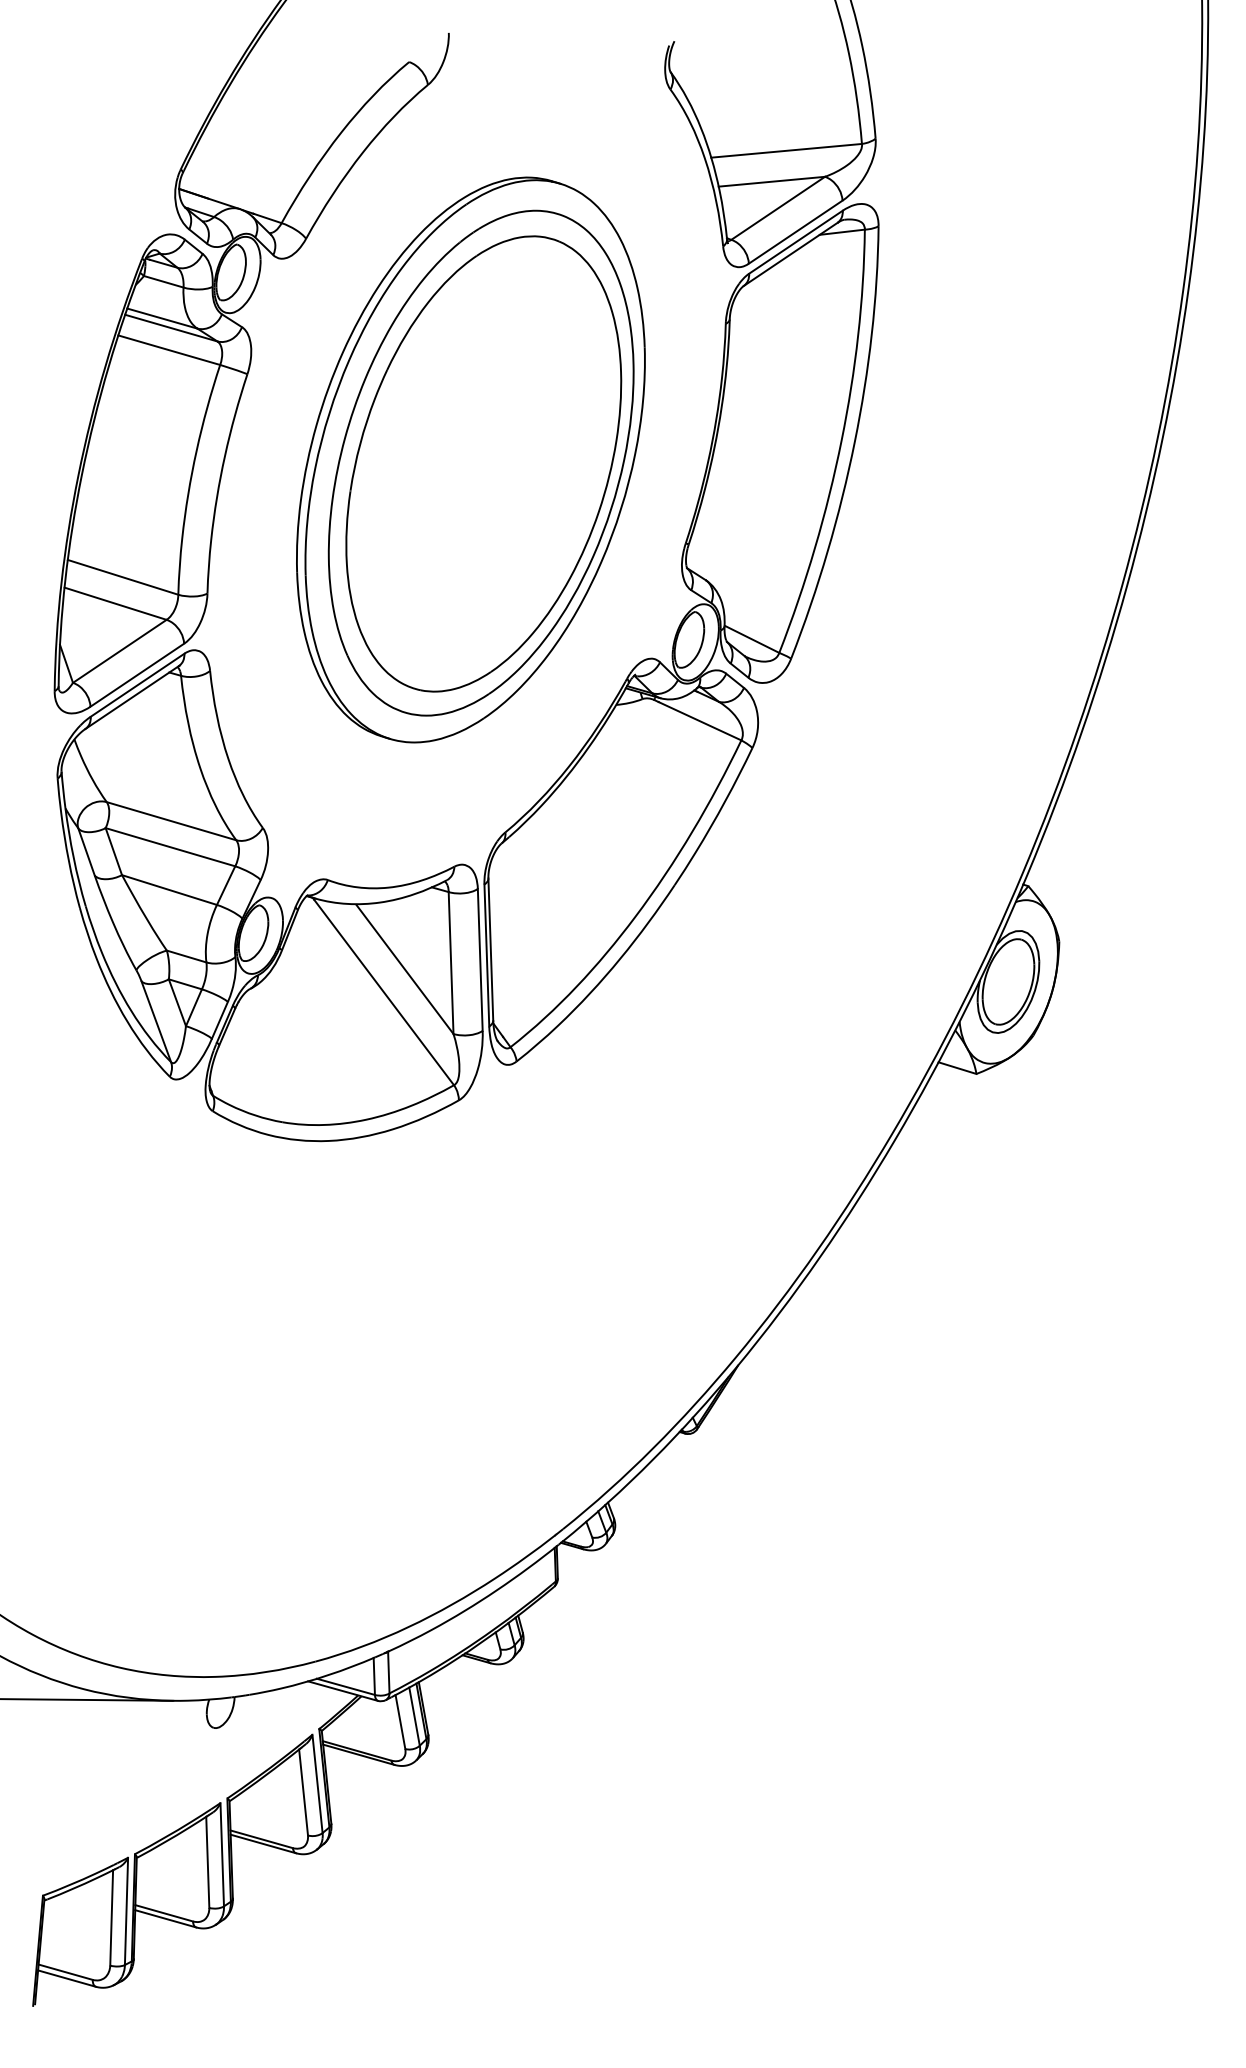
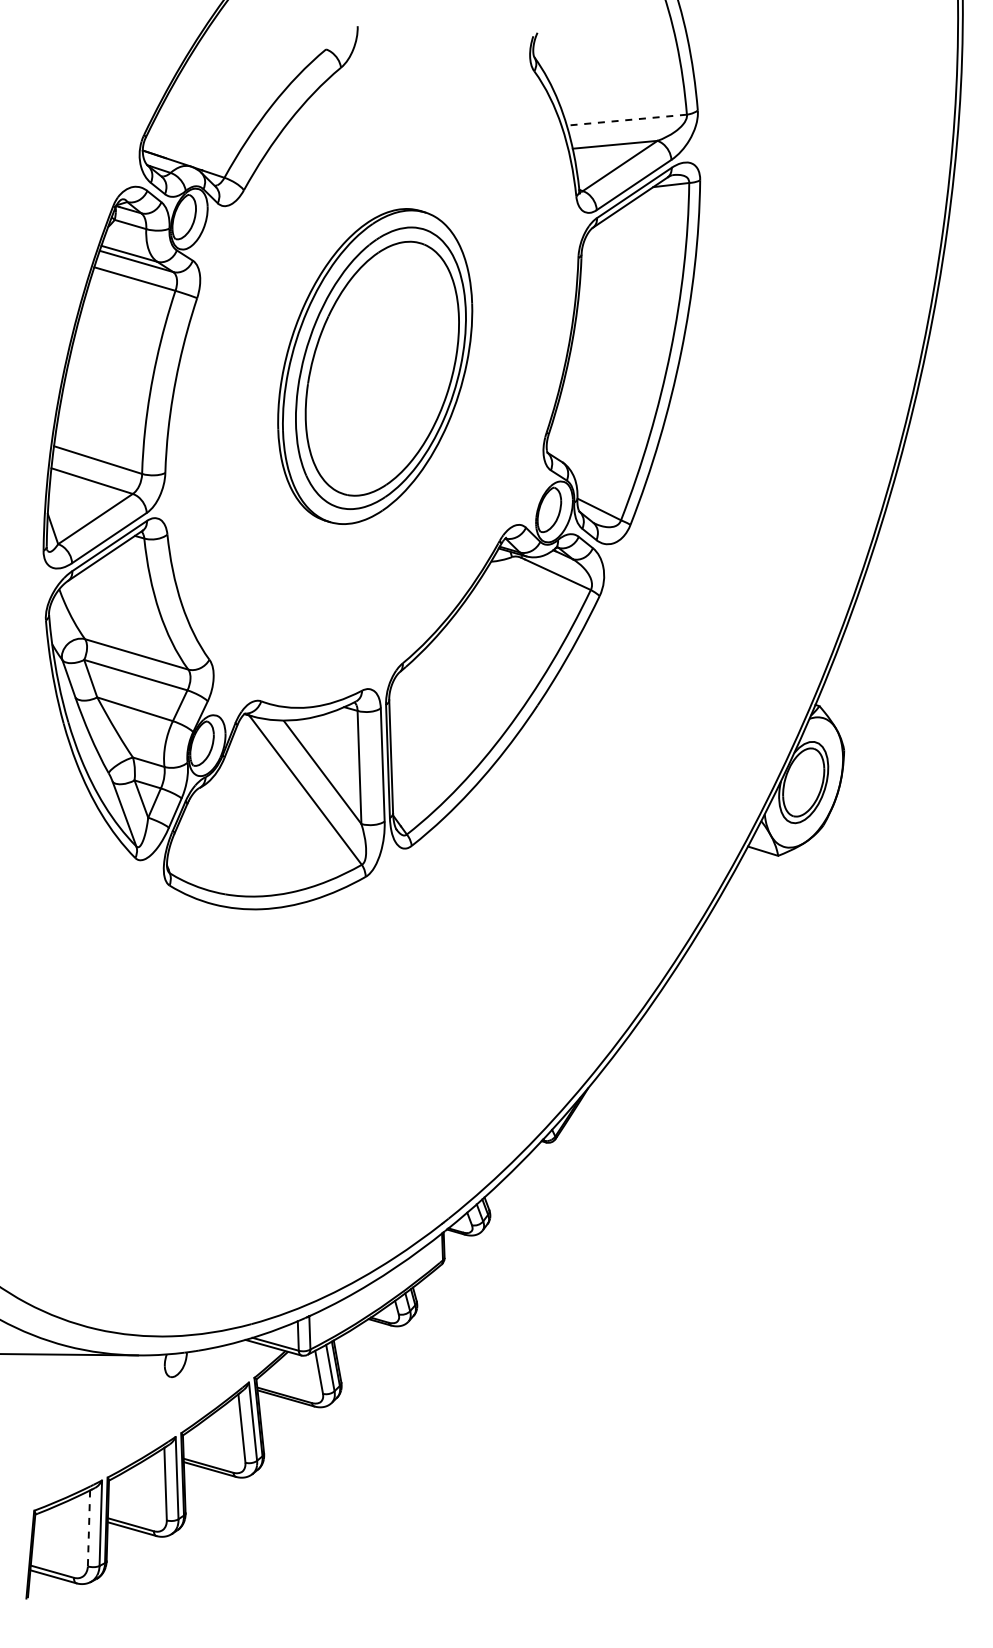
line: (786, 151) -> (626, 120), solid -> dashed
part: (469, 459) -> (374, 366), size x0.7
line: (111, 1918) -> (88, 1528), solid -> dashed

